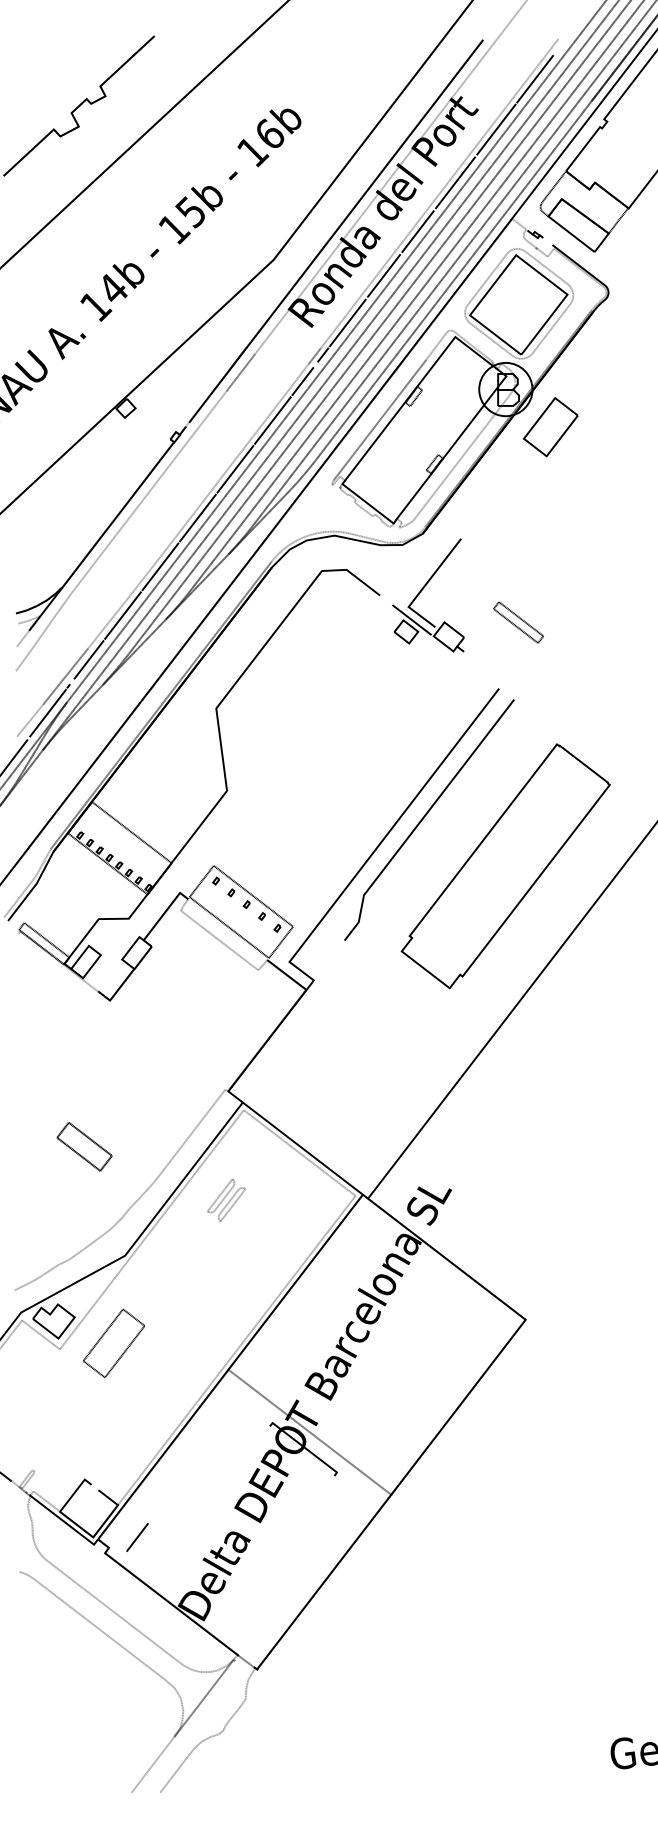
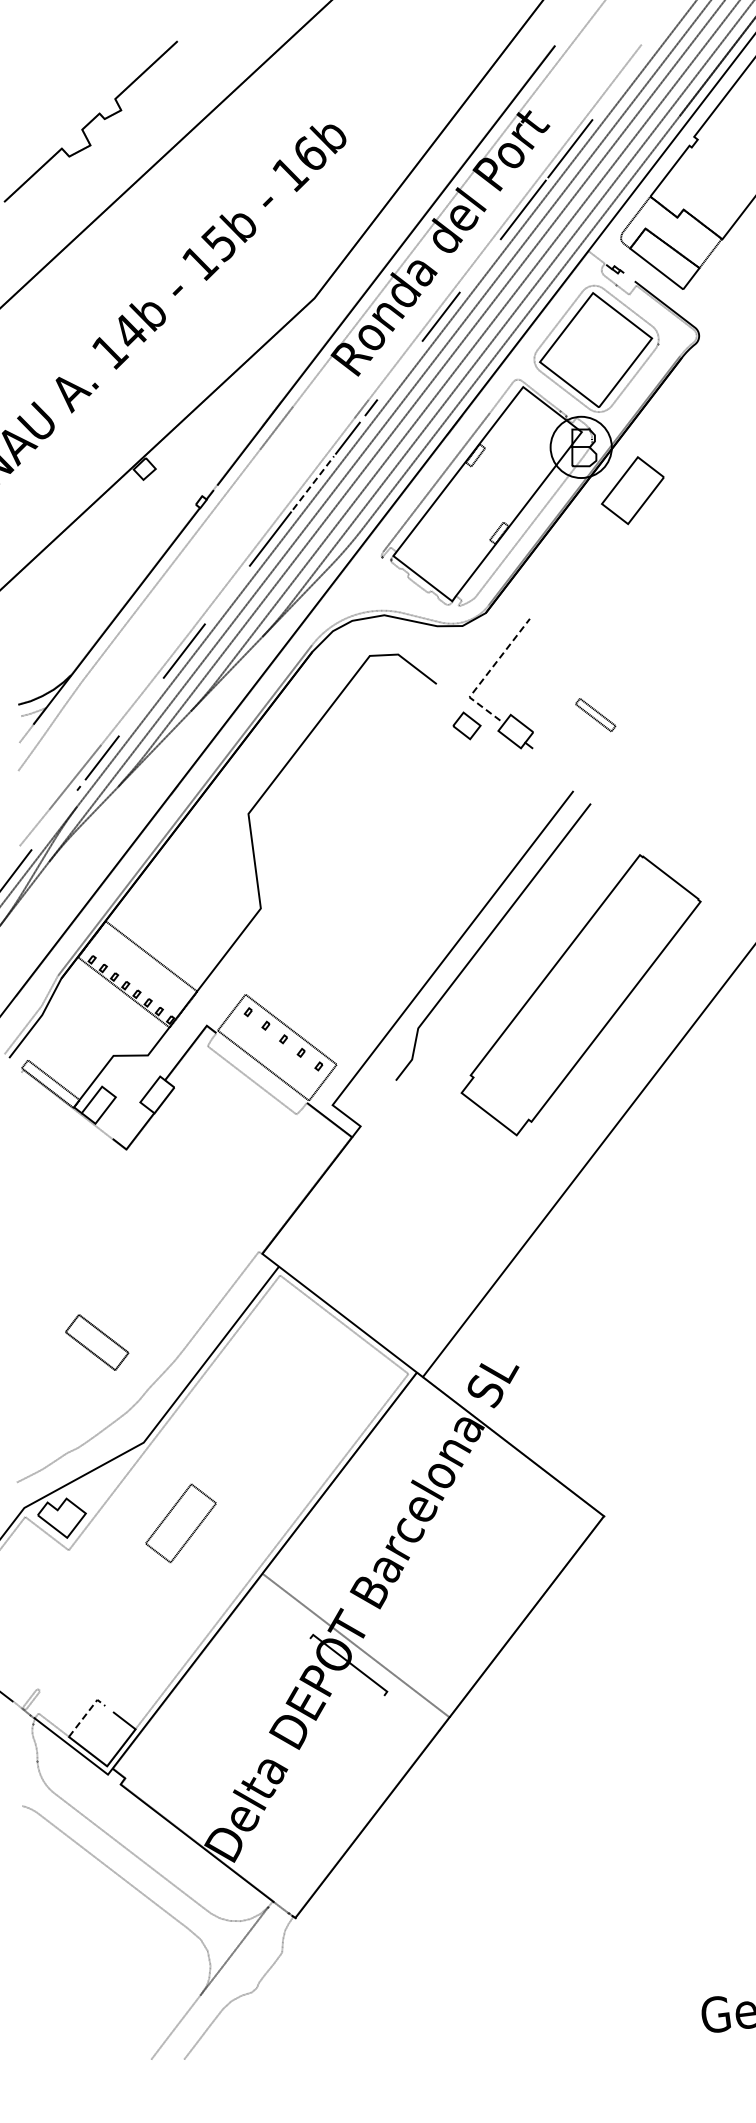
line: (534, 78) -> (614, 90), removed
line: (418, 231) -> (480, 265), removed
line: (347, 322) -> (399, 370), removed
line: (272, 420) -> (313, 483), solid -> dashed
line: (197, 517) -> (226, 594), removed
line: (424, 586) -> (487, 673), solid -> dashed
line: (122, 615) -> (140, 706), removed
line: (411, 619) -> (472, 711), removed
part: (518, 622) -> (595, 714), size x0.7
line: (47, 712) -> (54, 818), removed
part: (84, 1146) -> (97, 1342), moved
part: (226, 1199) -> (260, 1378), removed
part: (113, 1343) -> (180, 1523), moved
line: (75, 1492) -> (86, 1714), solid -> dashed
line: (137, 1536) -> (157, 1765), removed

